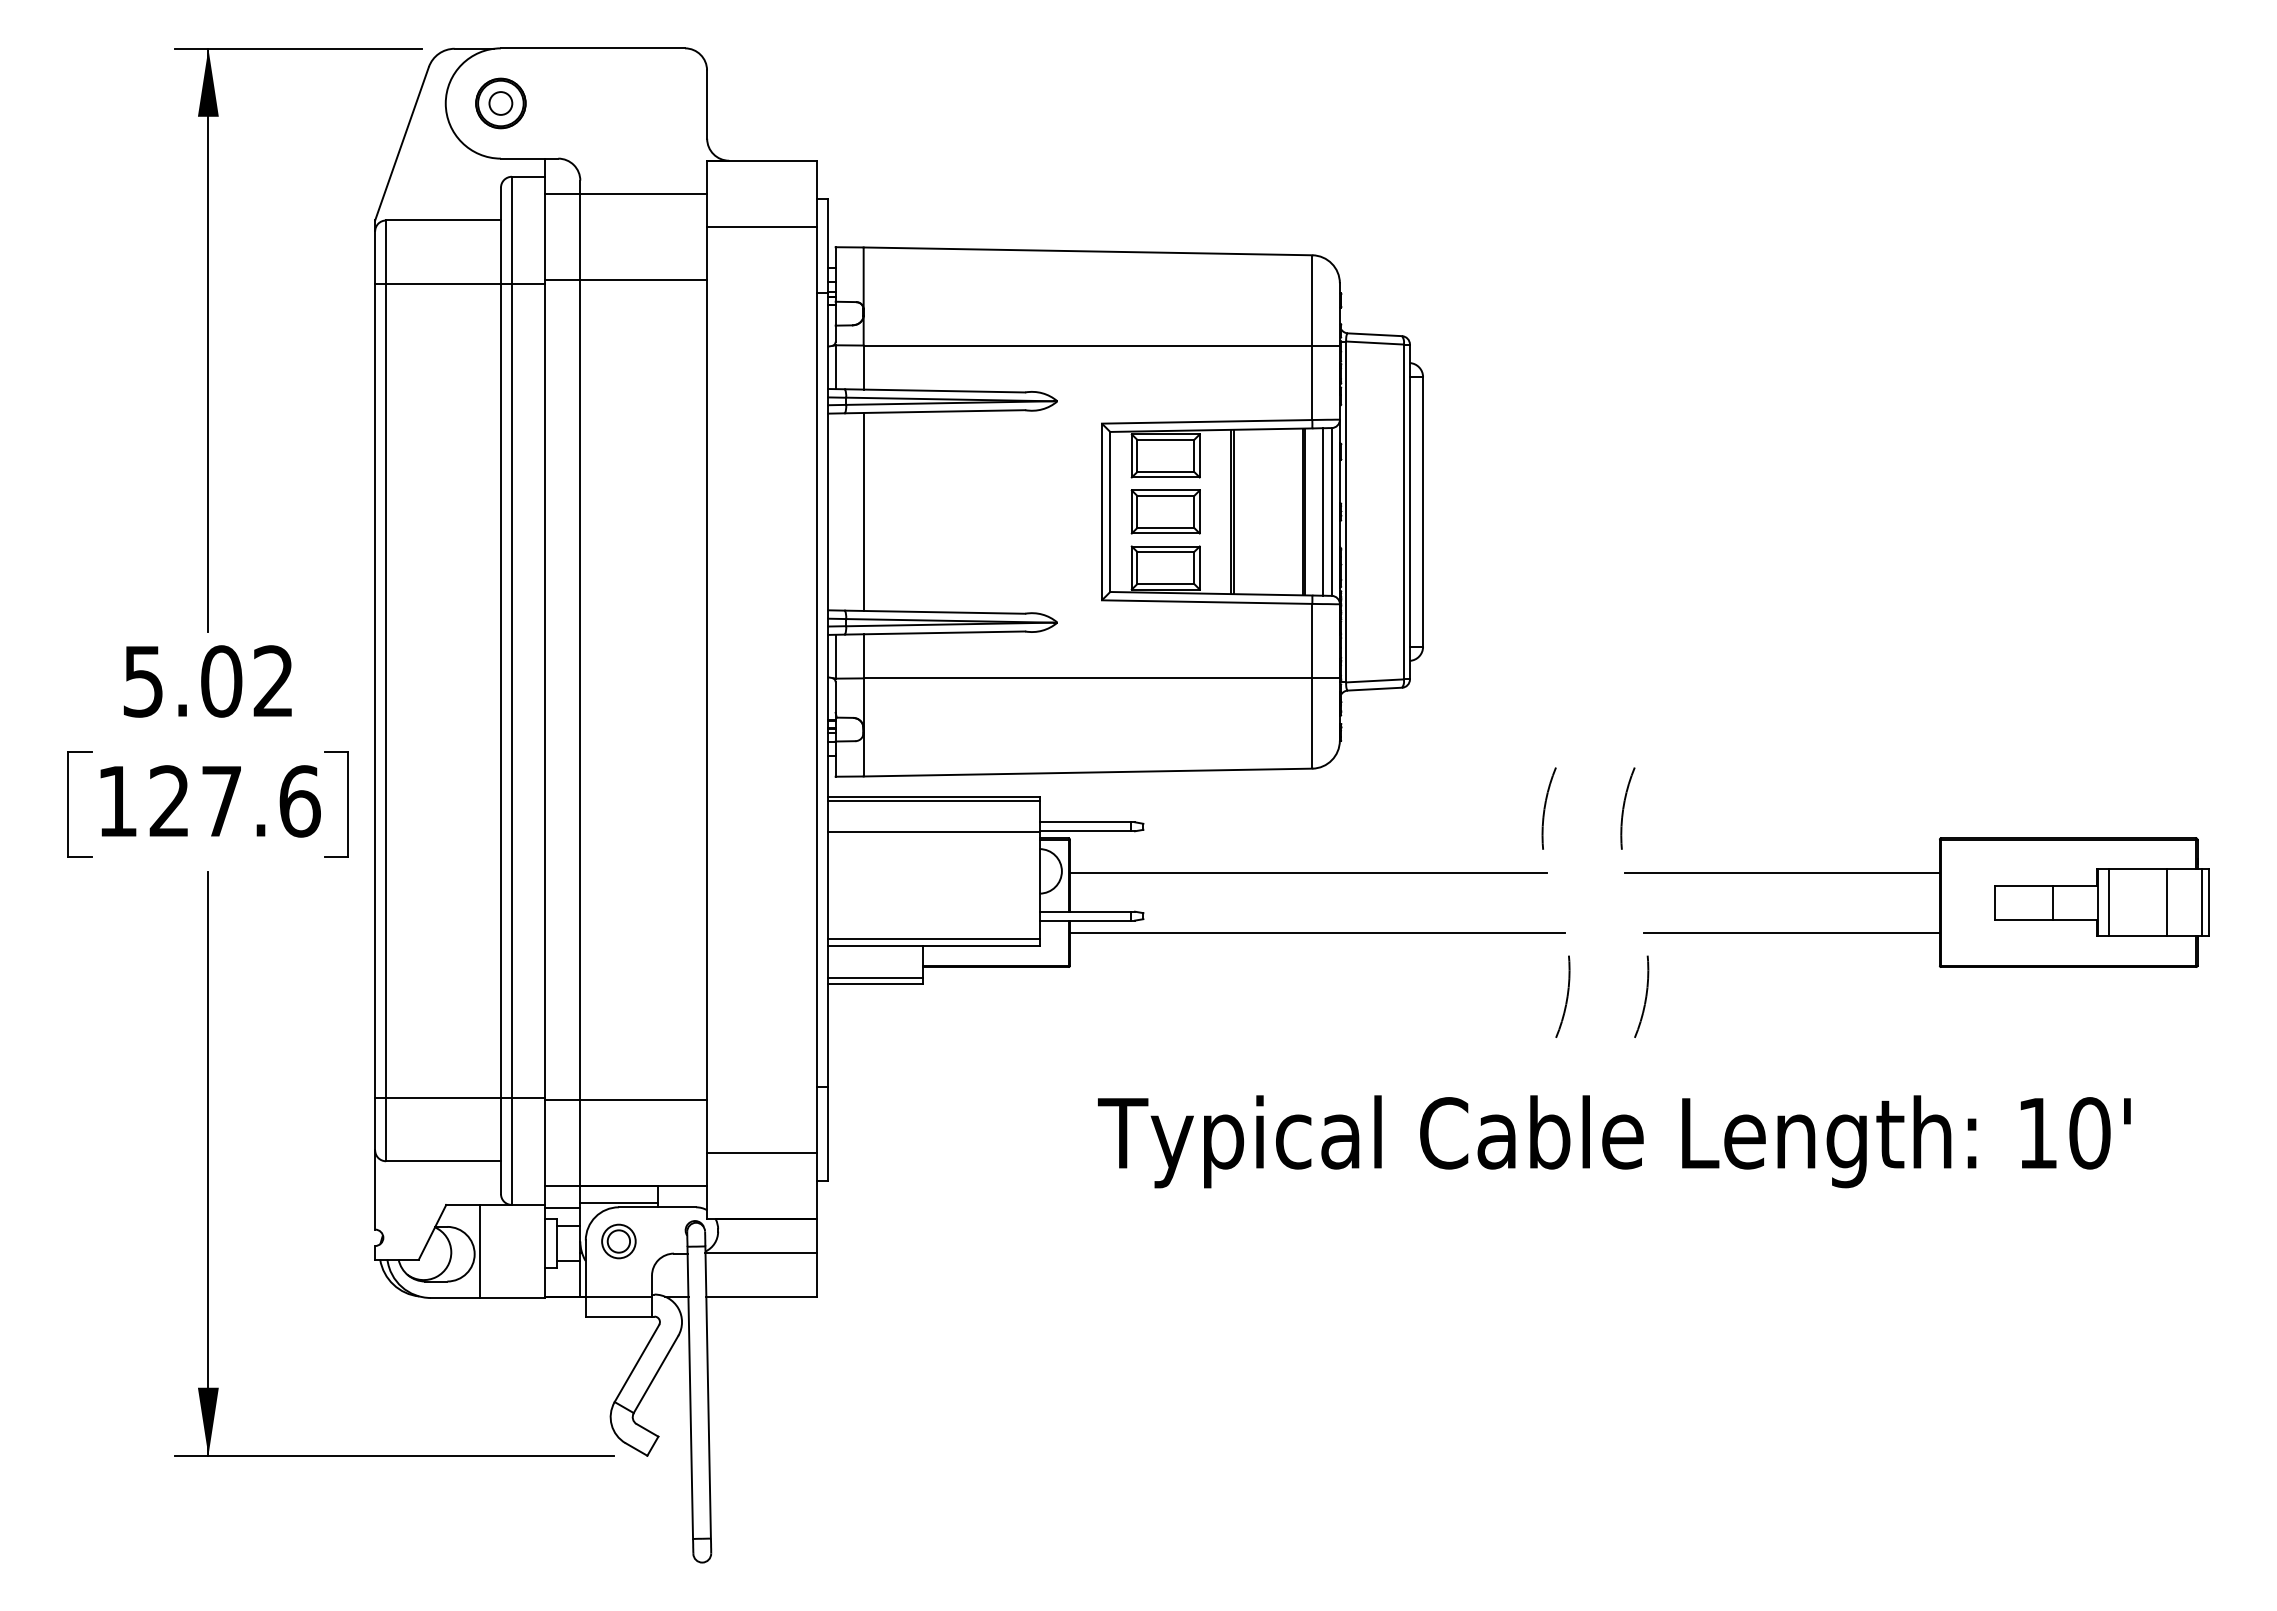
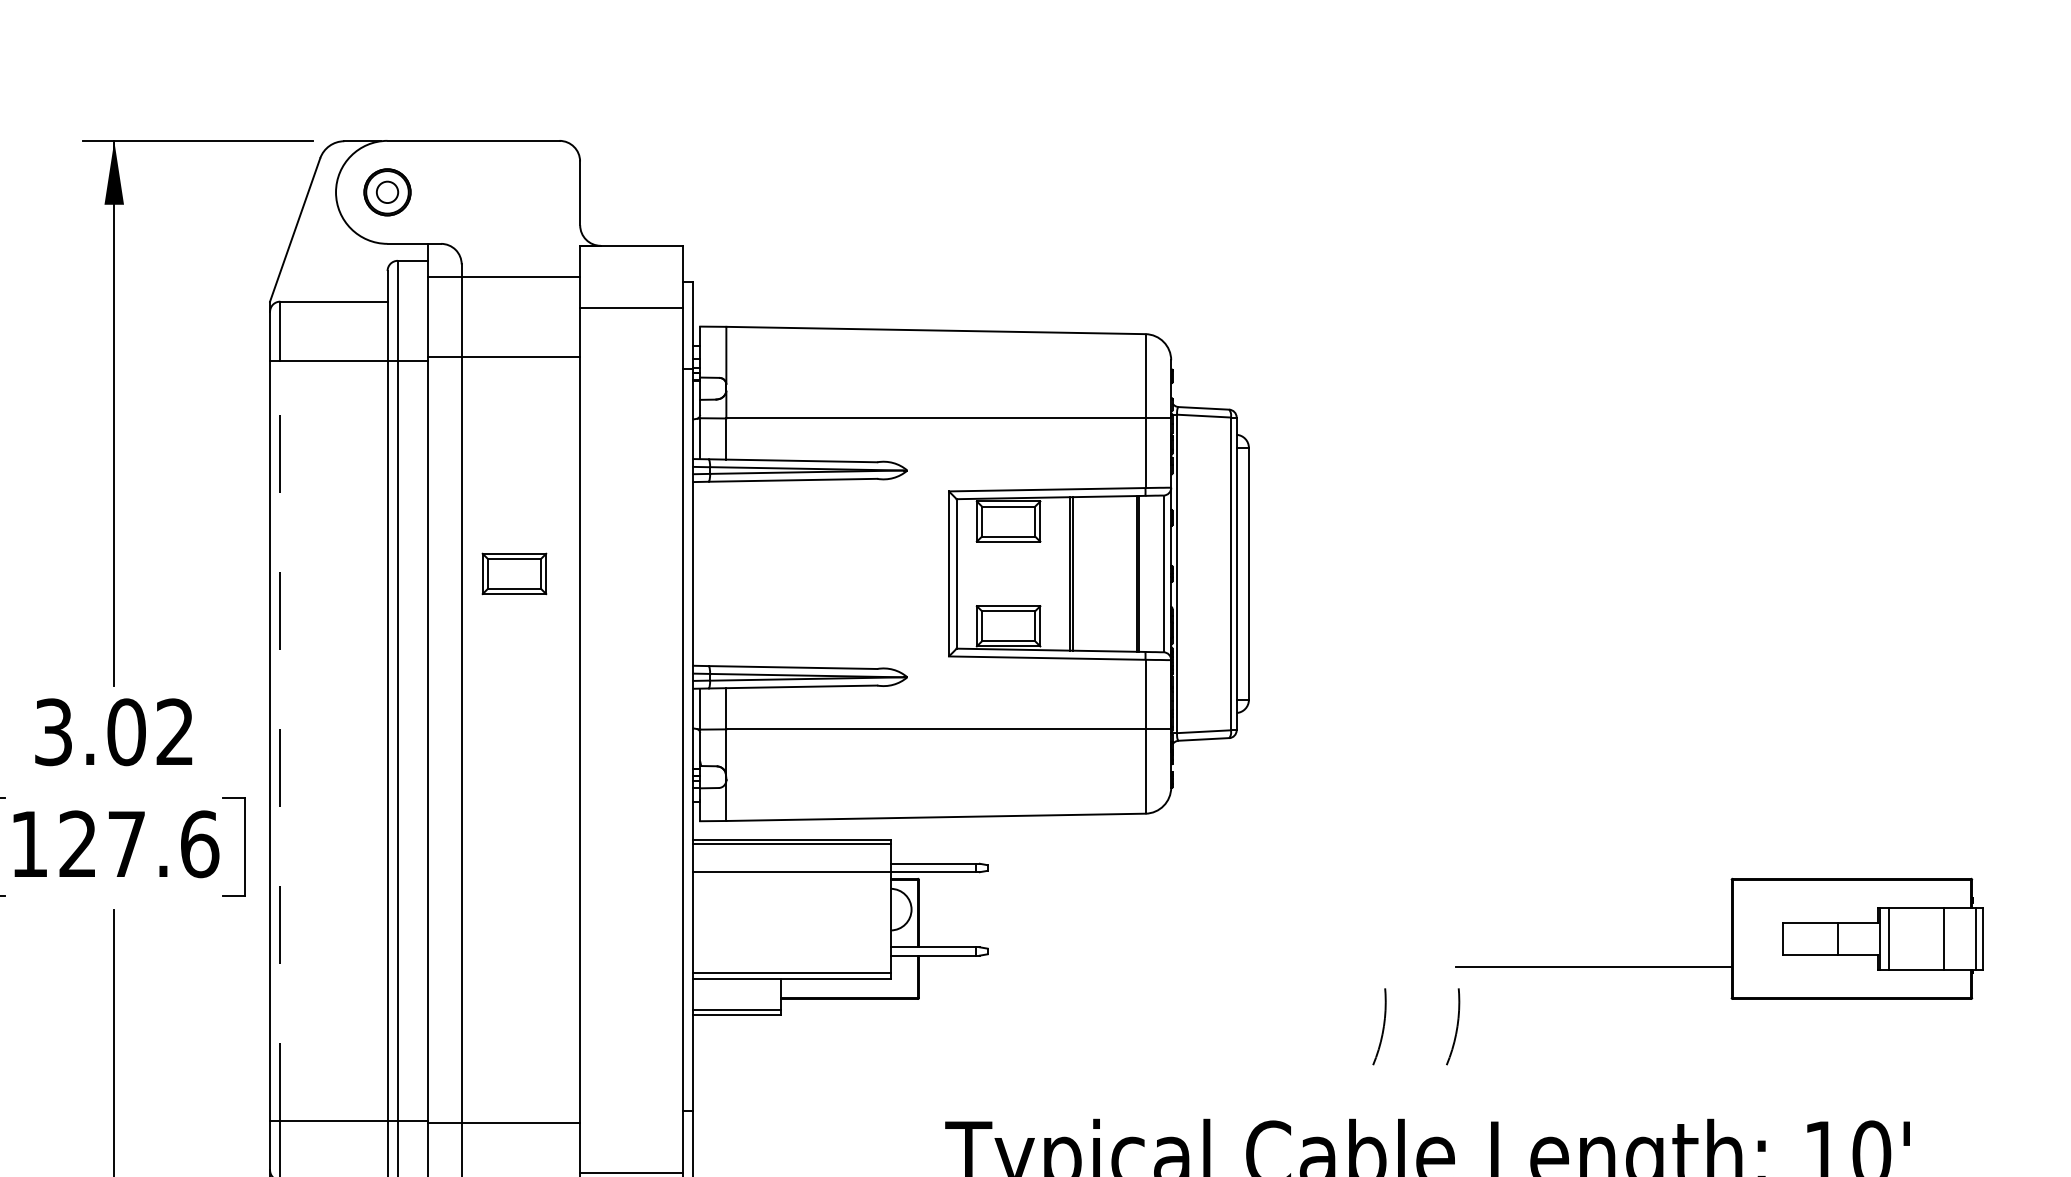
line: (863, 511) -> (726, 573), removed
part: (1165, 511) -> (514, 573), moved
line: (1323, 511) -> (1155, 573), removed
text: (143, 681) -> (53, 732), 5.02 -> 3.02
line: (386, 690) -> (280, 740), solid -> dashed
arc: (1545, 808) -> (1363, 850), removed
arc: (1624, 808) -> (1437, 850), removed
line: (1308, 872) -> (1141, 910), removed
line: (1782, 872) -> (1584, 910), removed
line: (1317, 932) -> (1150, 966), removed

